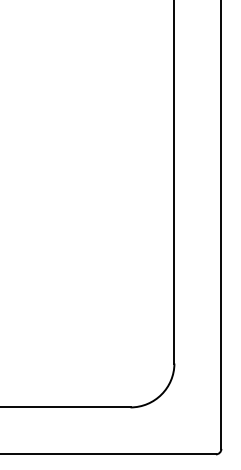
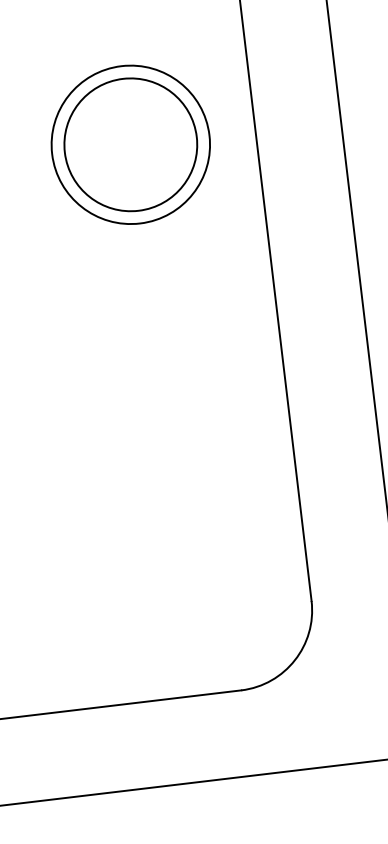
part: (105, 104) -> (130, 144), added

